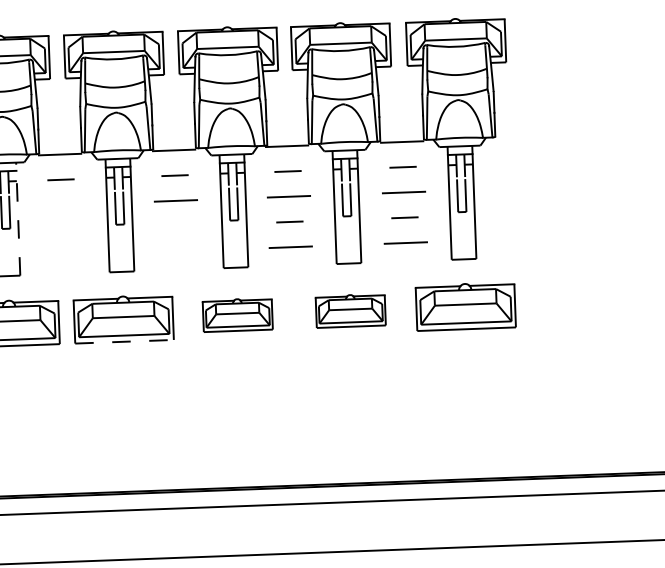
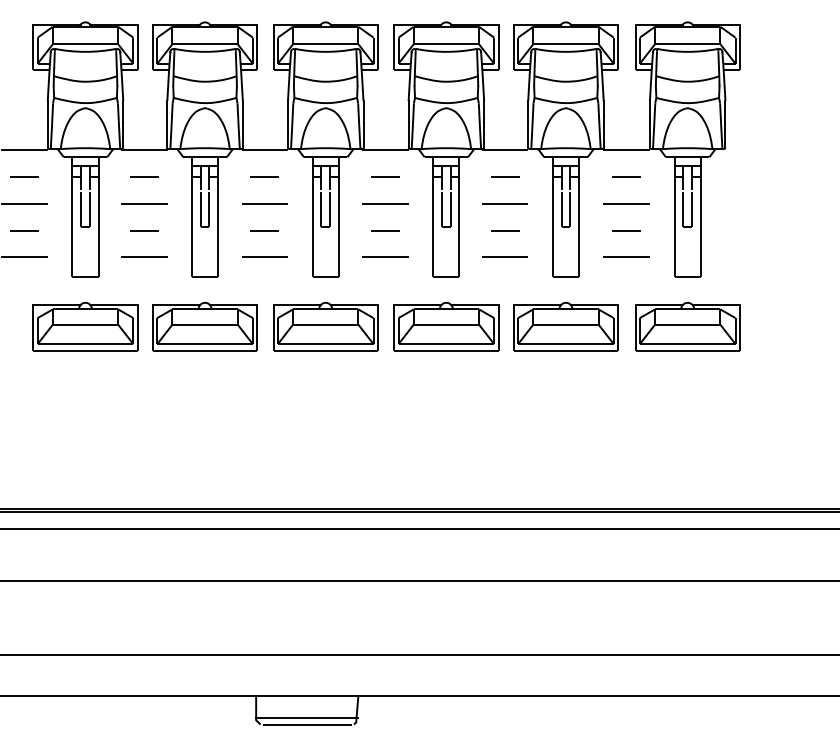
line: (61, 204) -> (264, 203), added
line: (18, 218) -> (218, 216), dashed -> solid
line: (176, 226) -> (385, 230), added
line: (62, 230) -> (264, 230), added
line: (177, 251) -> (385, 257), added
line: (63, 254) -> (264, 256), added
part: (350, 310) -> (565, 326), size x1.43
part: (237, 314) -> (446, 326), size x1.43
line: (125, 341) -> (326, 350), dashed -> solid

